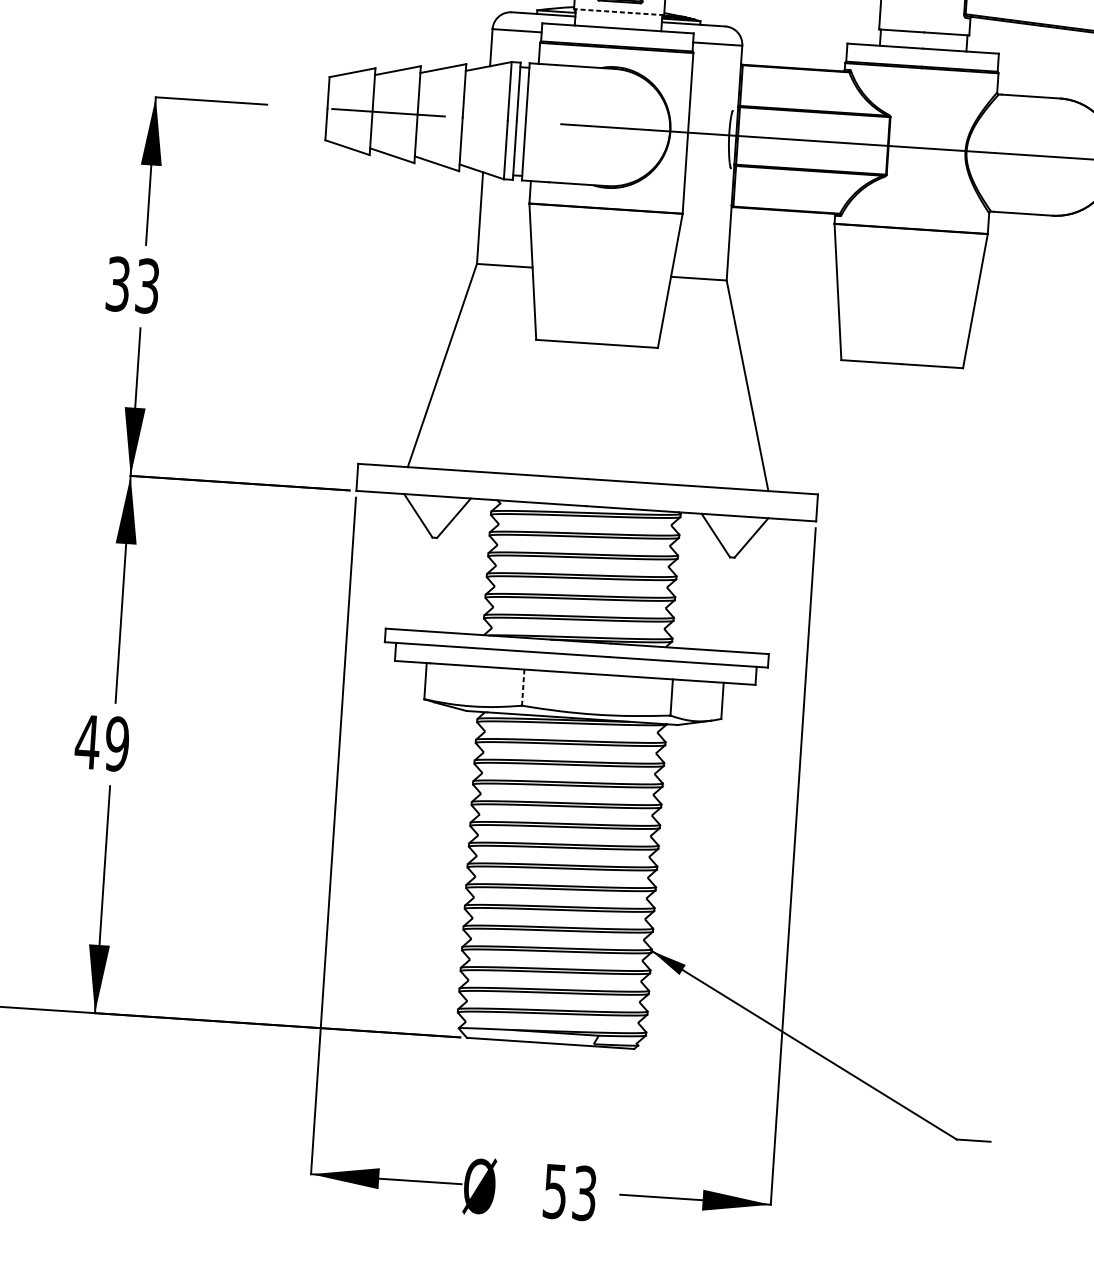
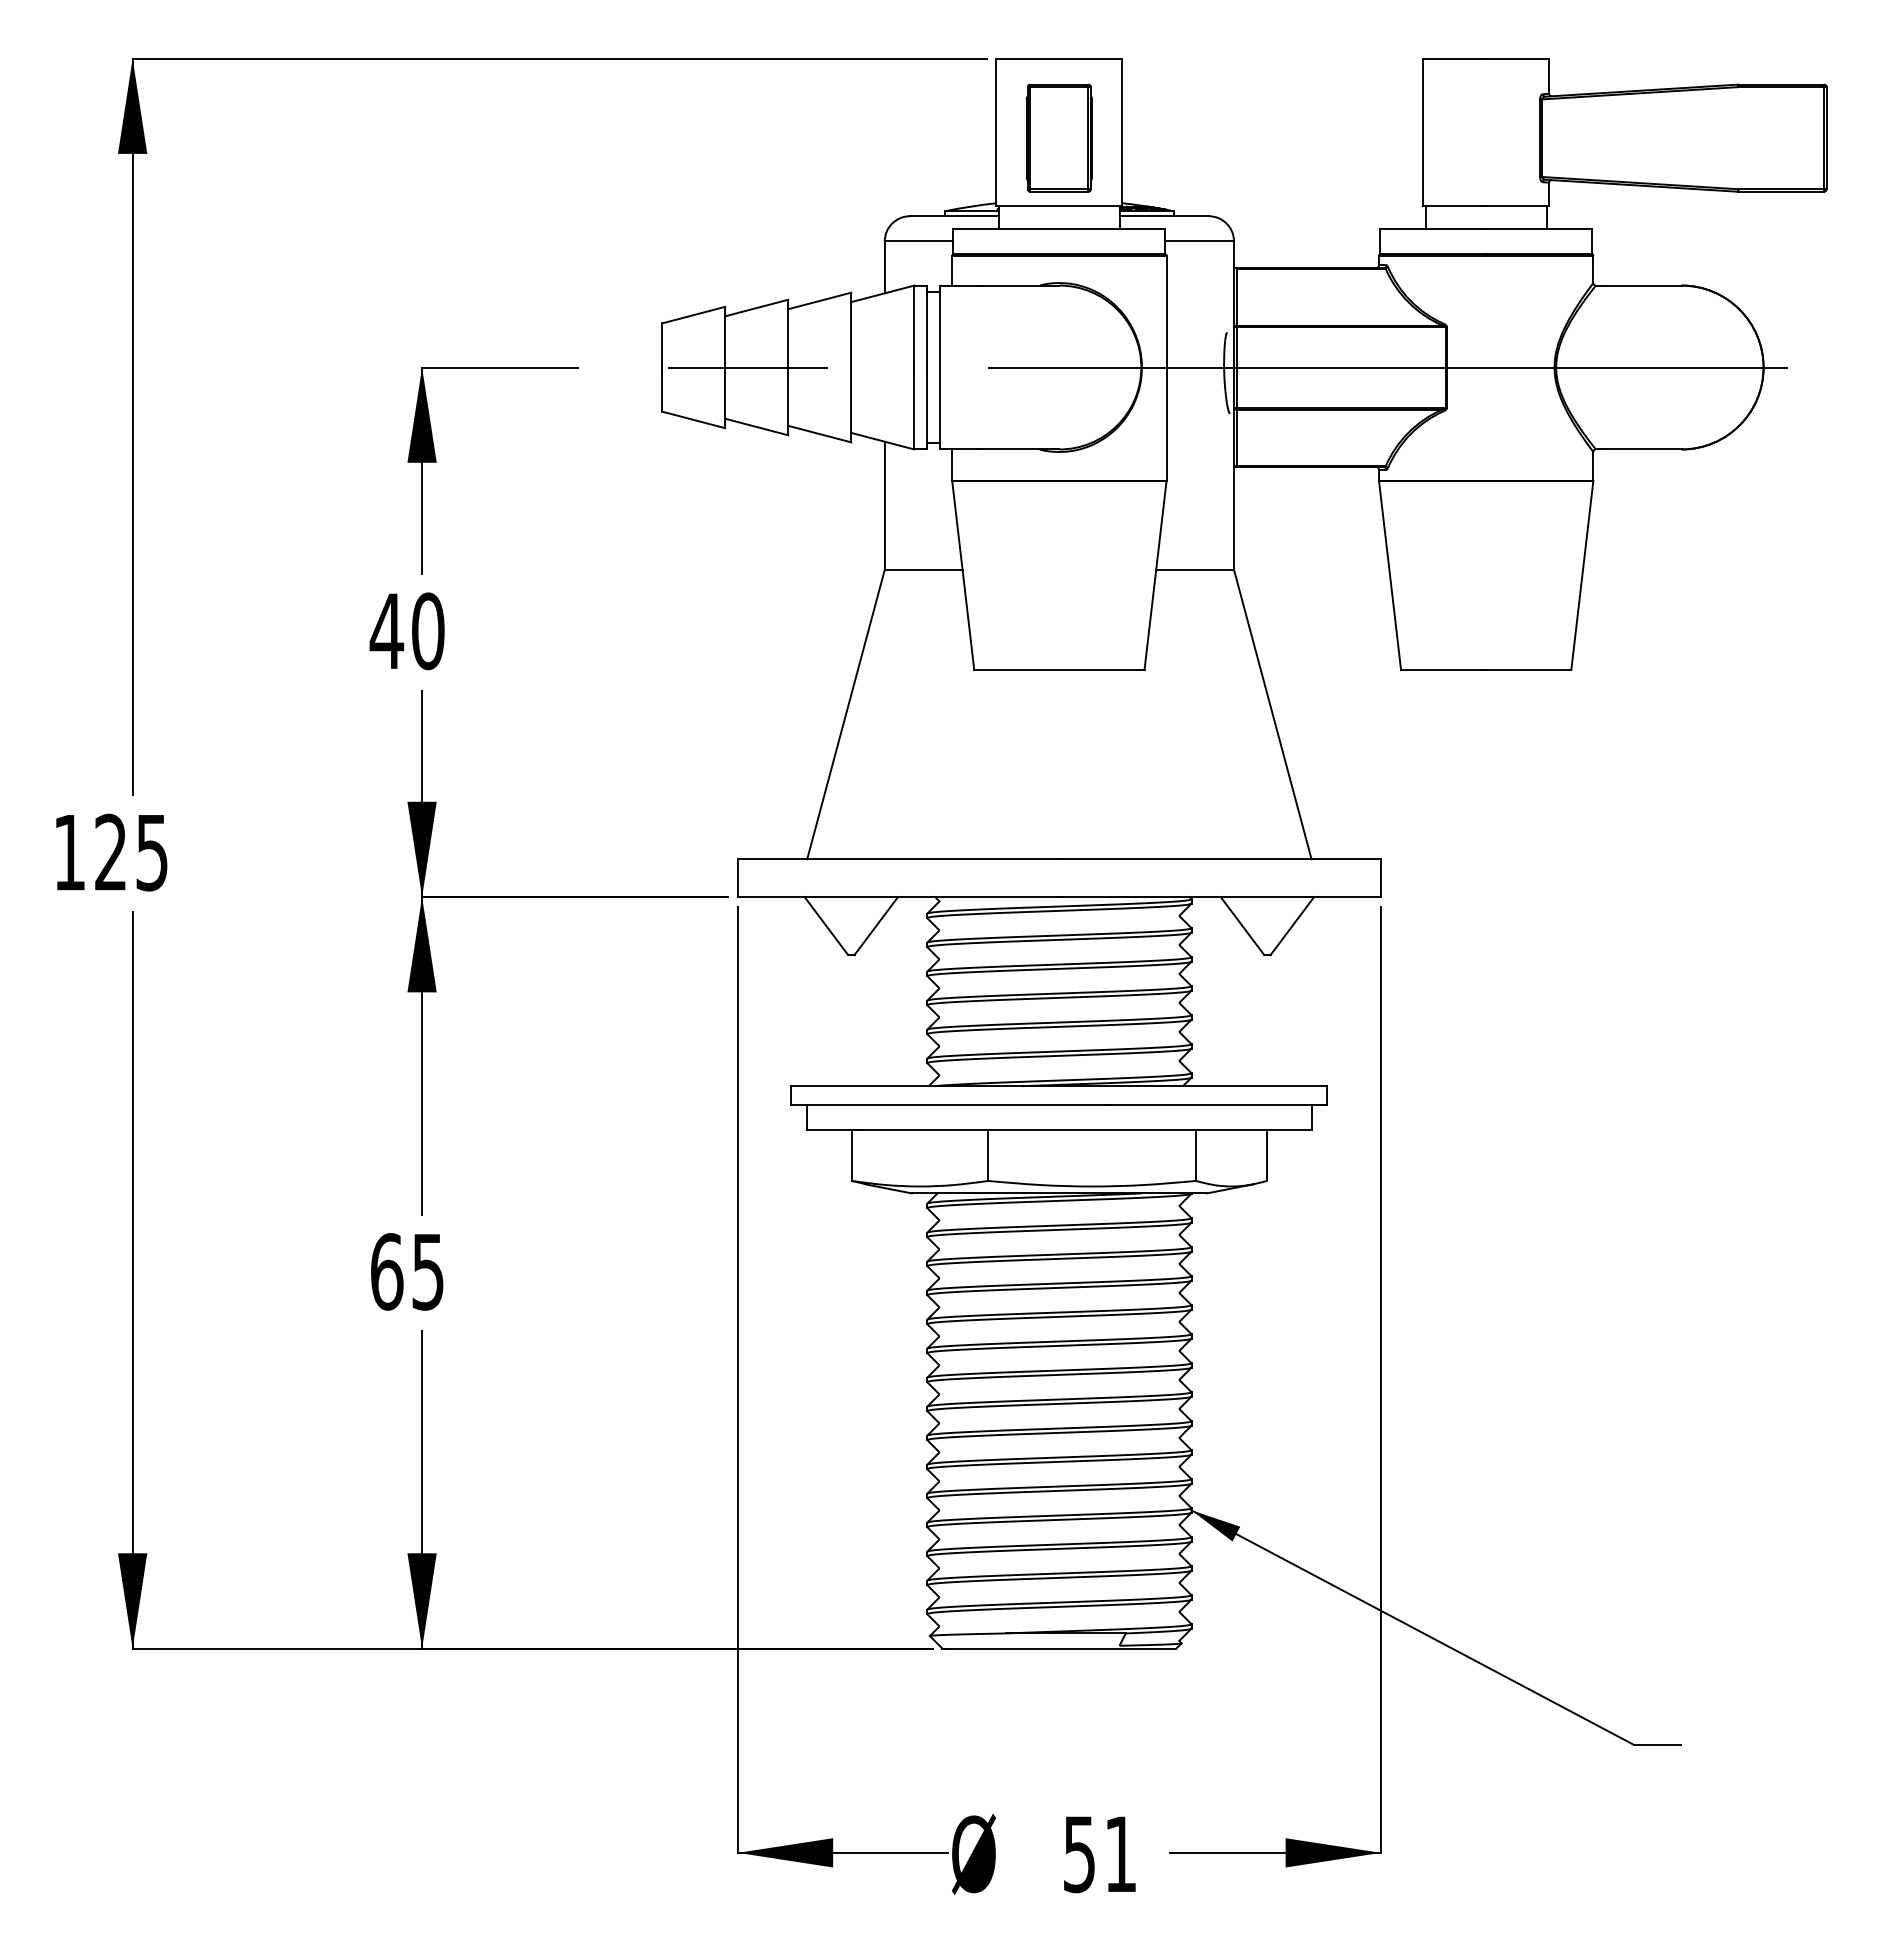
line: (618, 12) -> (1058, 206), dashed -> solid
text: (132, 285) -> (406, 631), 33 -> 40
line: (523, 687) -> (988, 1155), dashed -> solid
text: (101, 742) -> (406, 1271), 49 -> 65
text: (584, 1193) -> (1120, 1854), 53 -> 51

